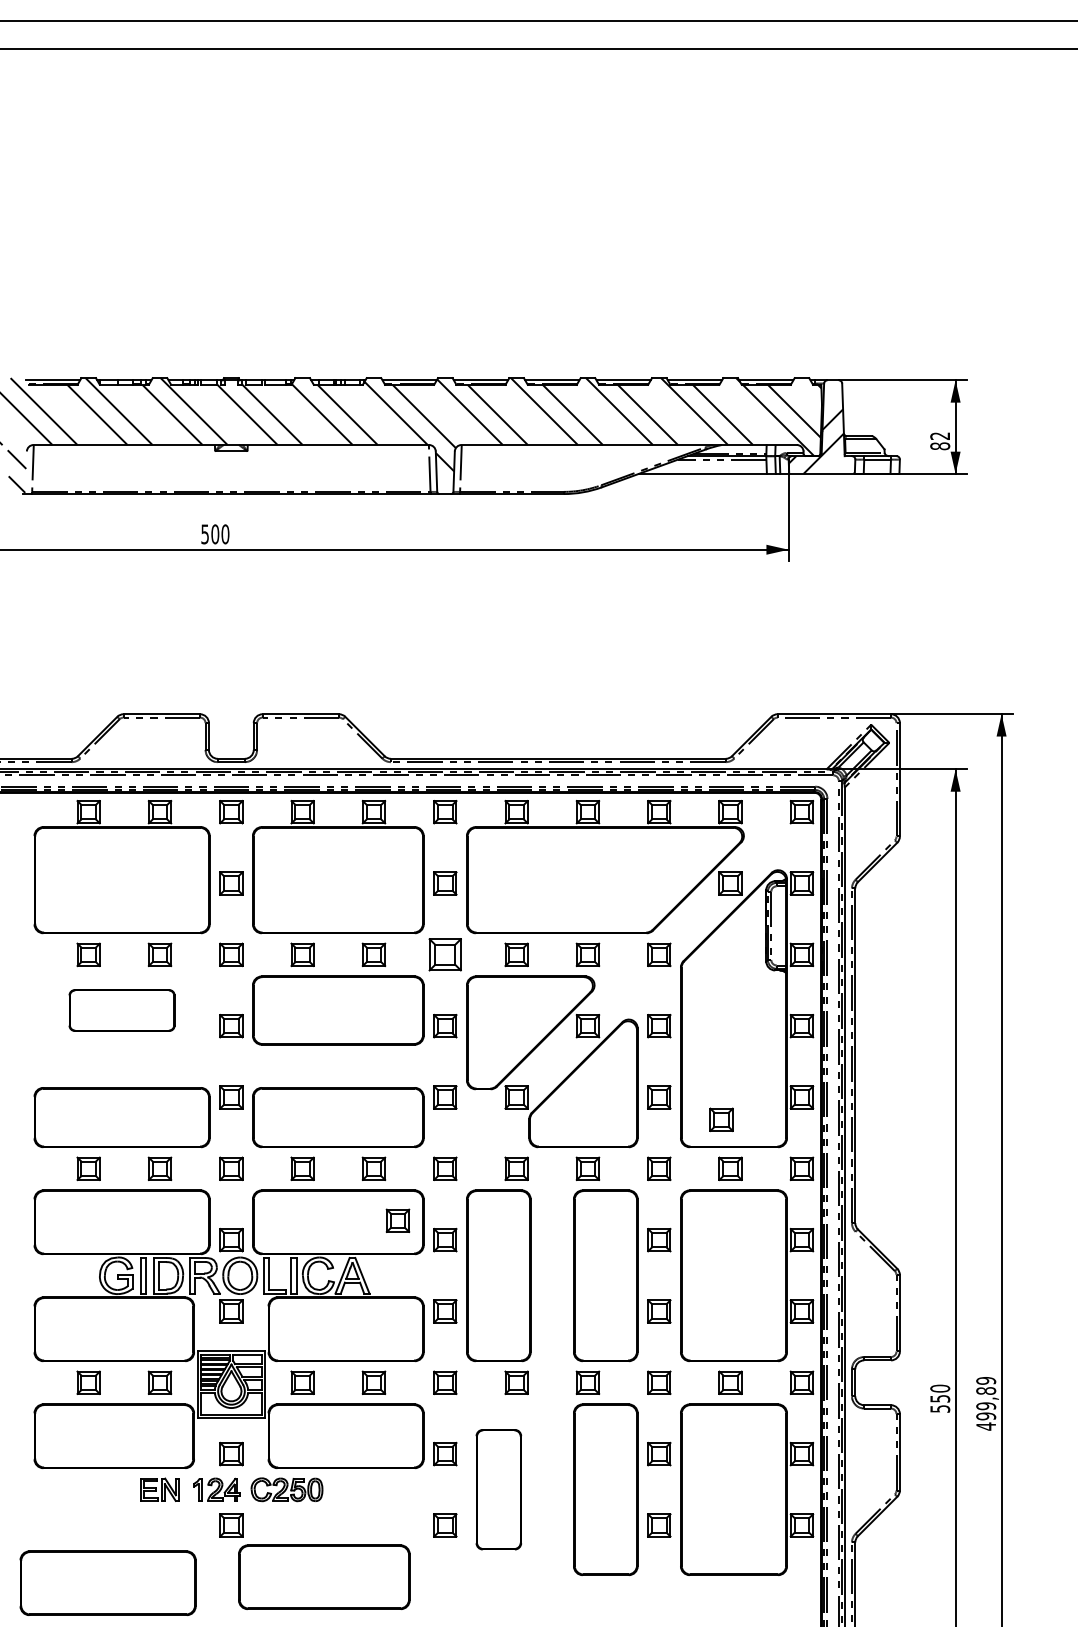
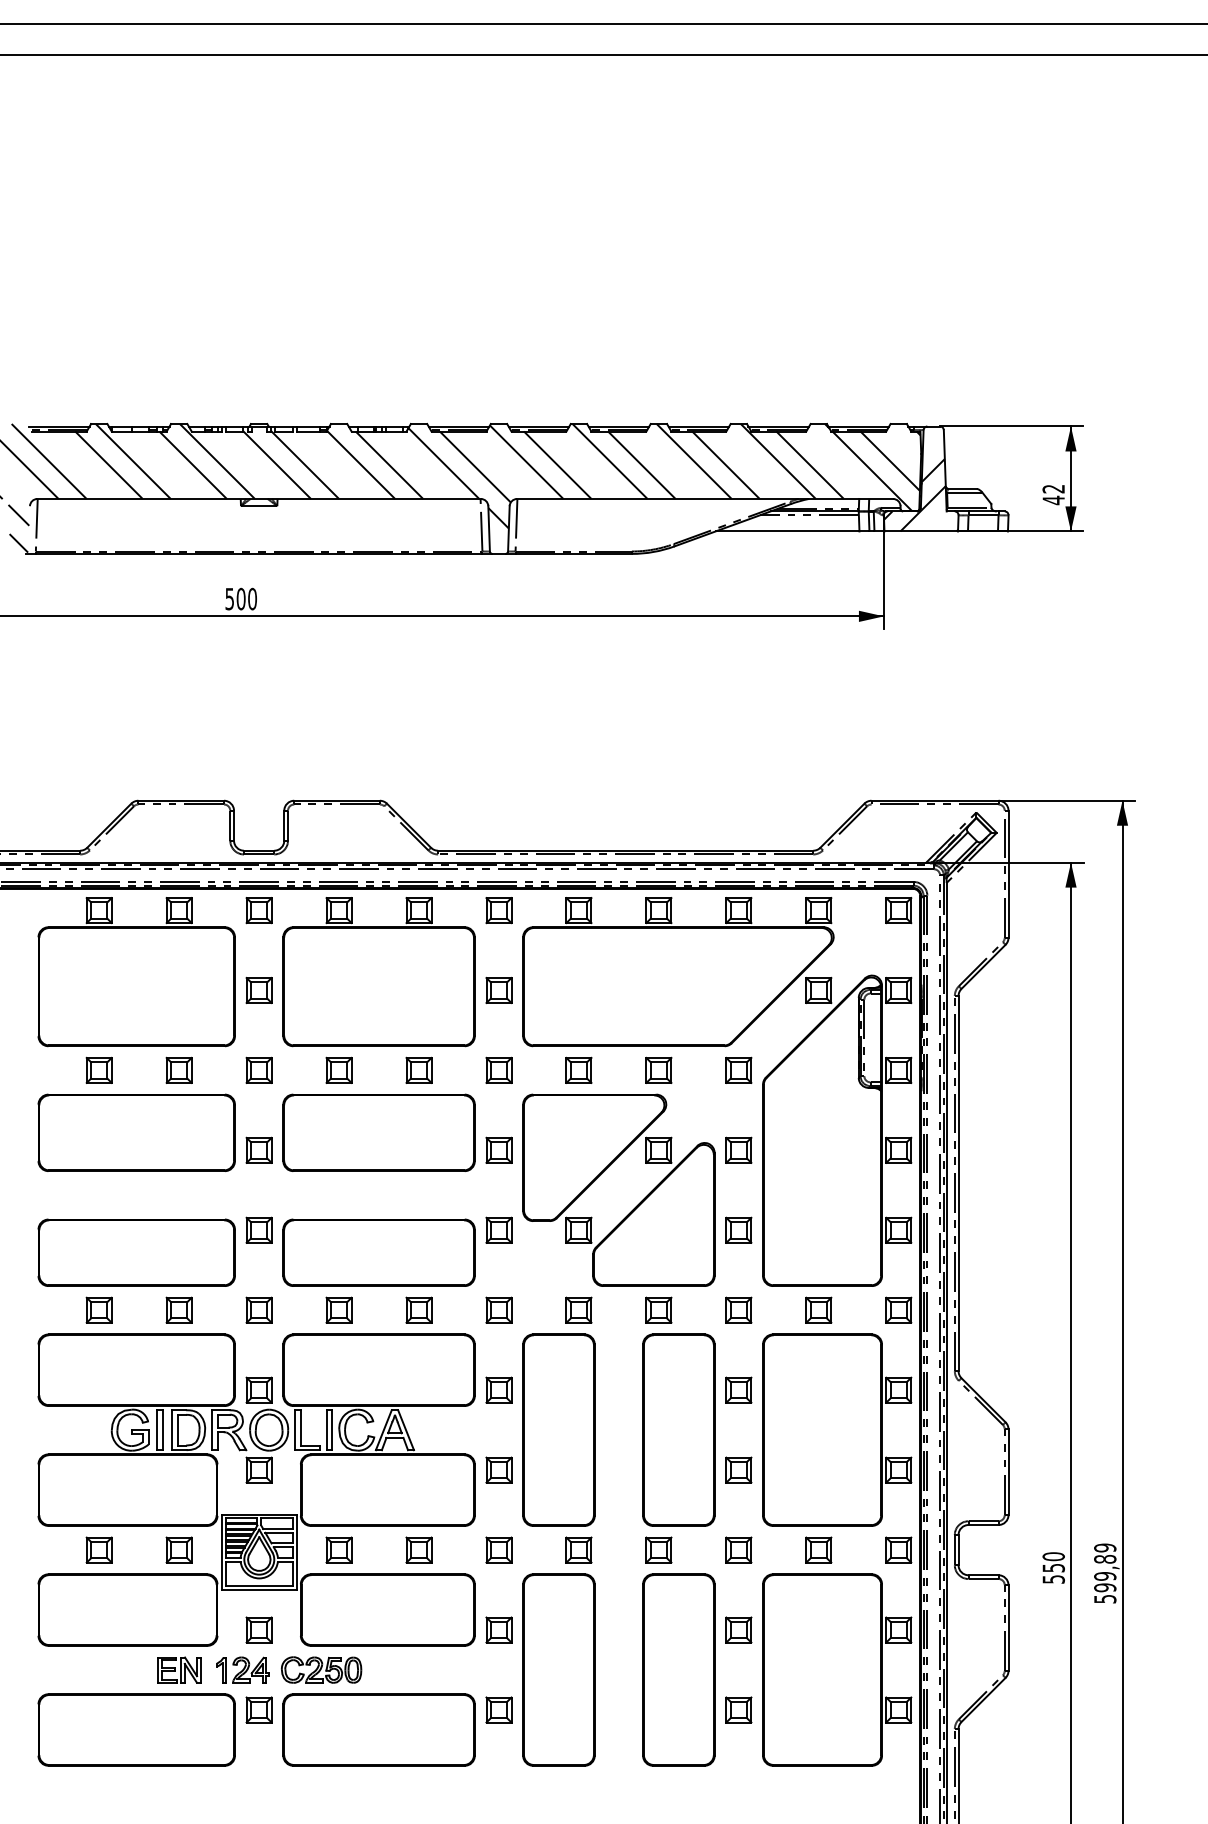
text: (940, 446) -> (1054, 500), 82 -> 42
part: (445, 954) -> (499, 1070), size x0.71
part: (121, 1010) -> (136, 1132), size x1.67
part: (721, 1119) -> (808, 1254), removed
part: (397, 1220) -> (445, 1368), removed
text: (986, 1426) -> (1105, 1599), 499,89 -> 599,89
part: (498, 1489) -> (558, 1669), size x1.43
part: (324, 1576) -> (379, 1729), moved
part: (107, 1582) -> (136, 1729), moved

